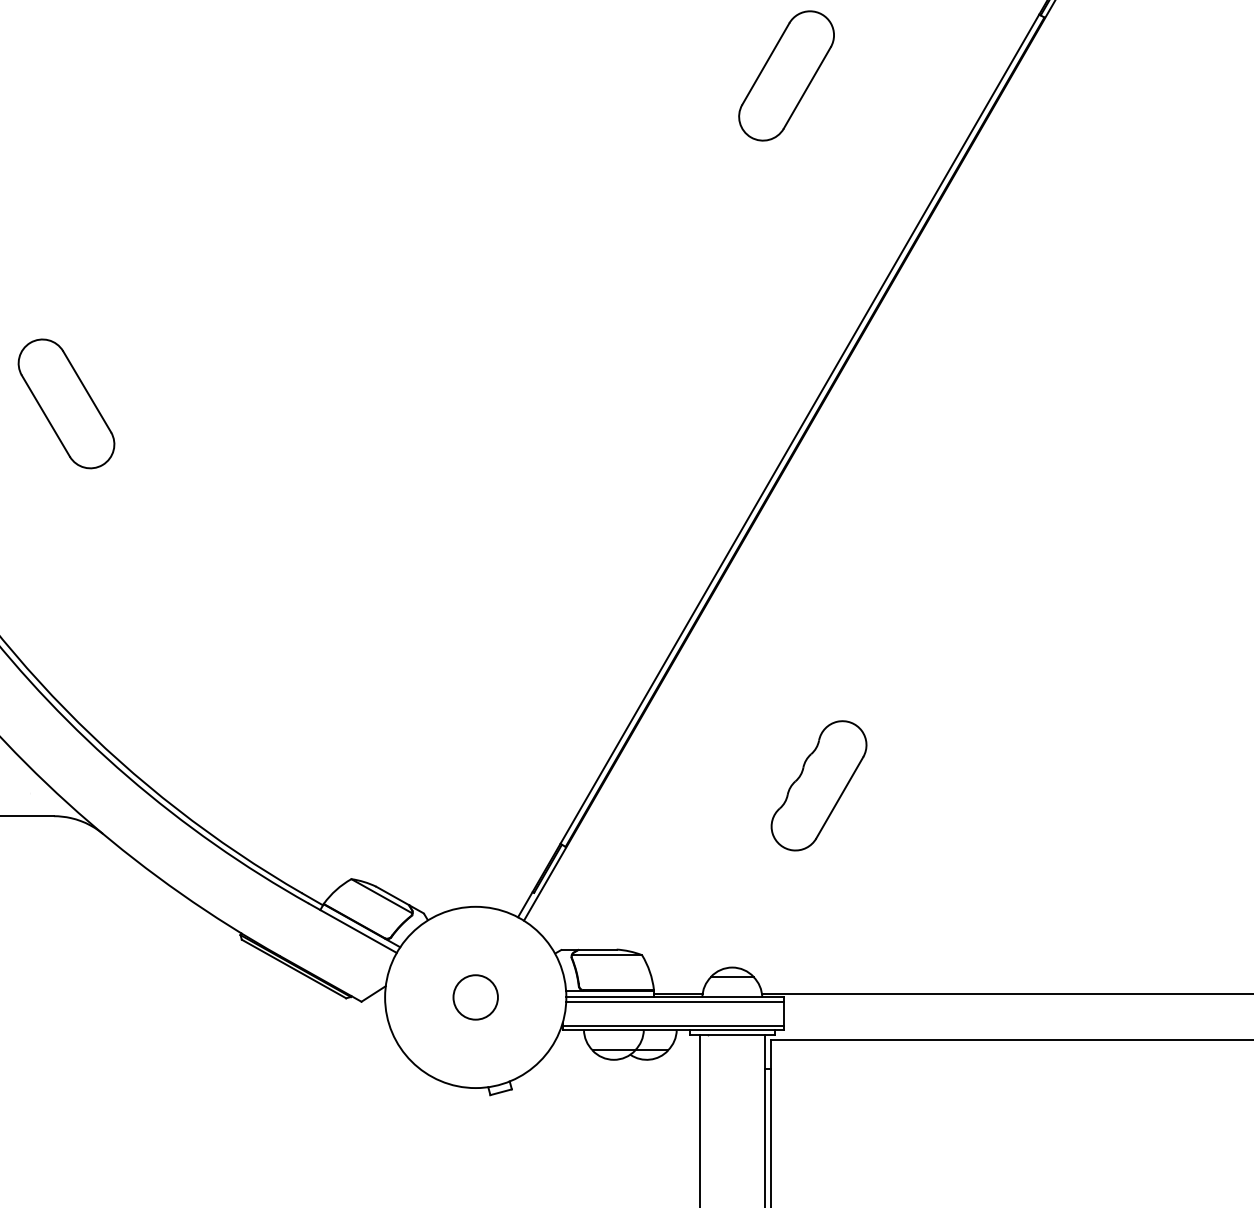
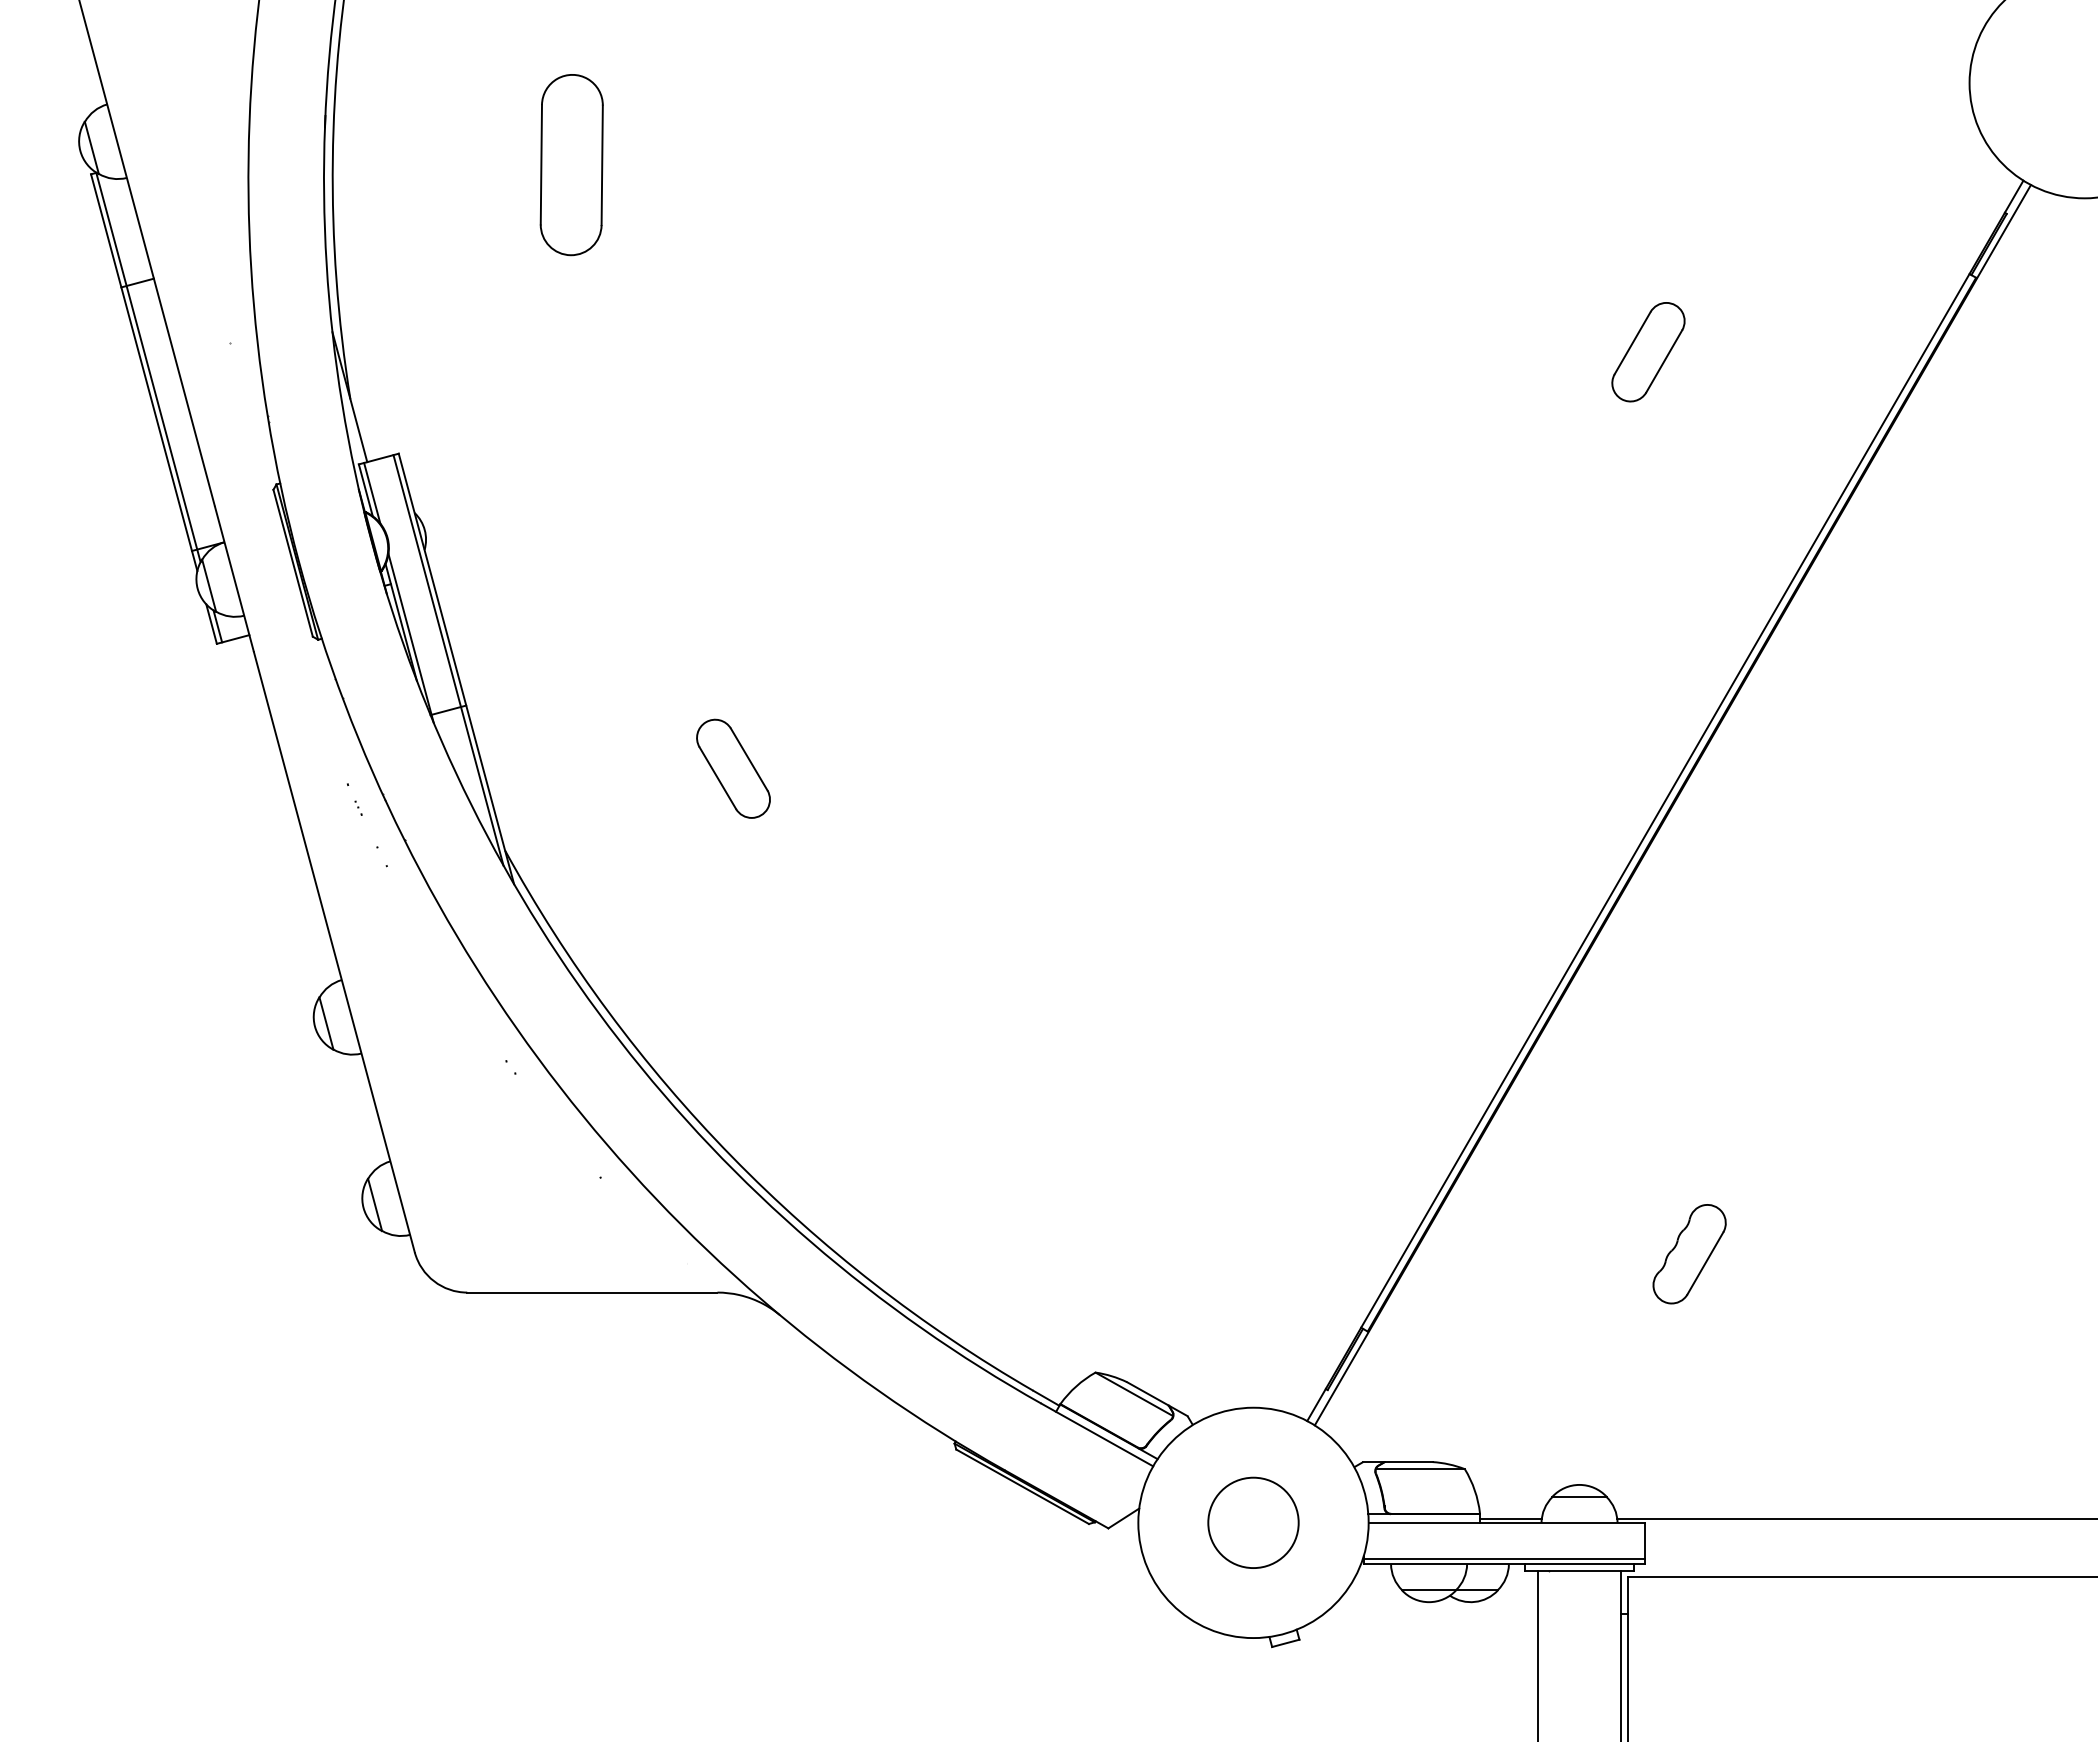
part: (786, 76) -> (1648, 352), size x0.6
part: (66, 403) -> (733, 768), size x0.6
part: (818, 786) -> (1689, 1254), size x0.6
circle: (475, 997) -> (1253, 1522), size x1.6
line: (674, 1001) -> (1506, 1528), removed

